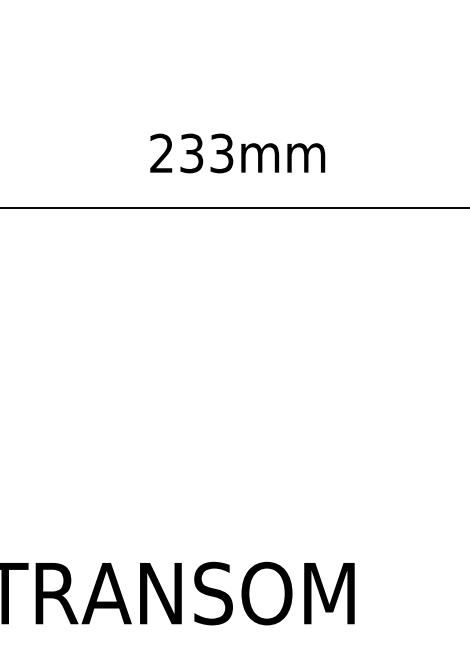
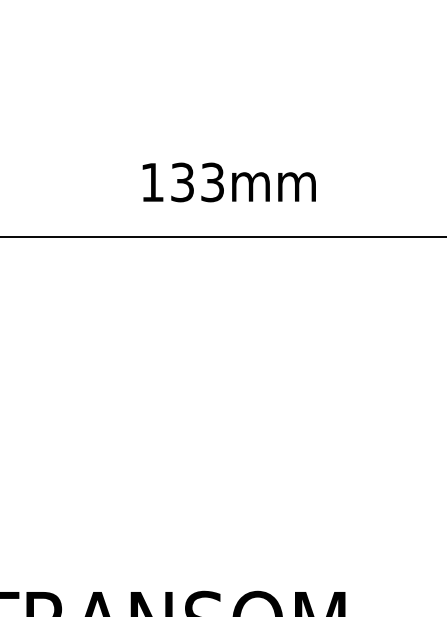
text: (161, 152) -> (152, 181), 233mm -> 133mm

